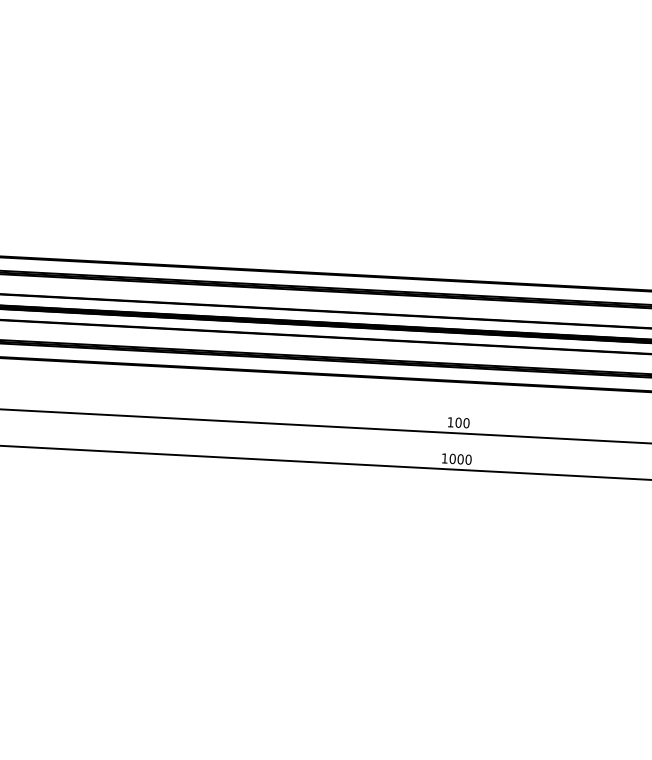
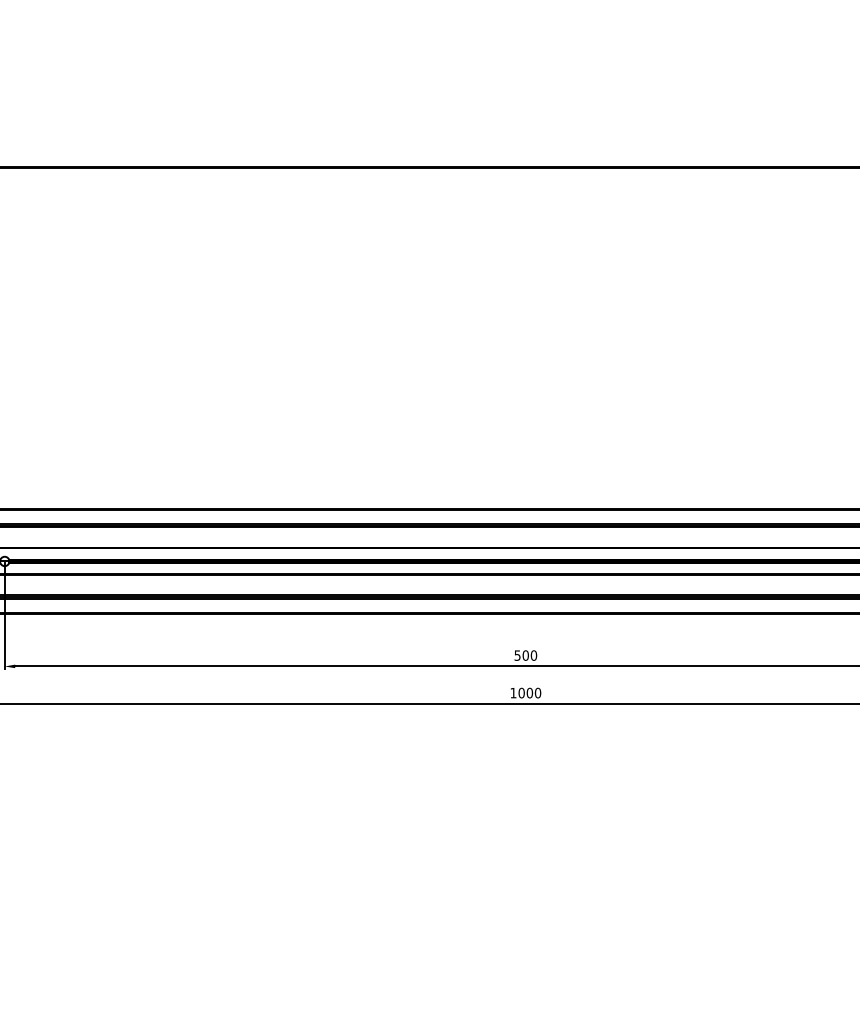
text: (450, 422) -> (517, 655), 100 -> 500

